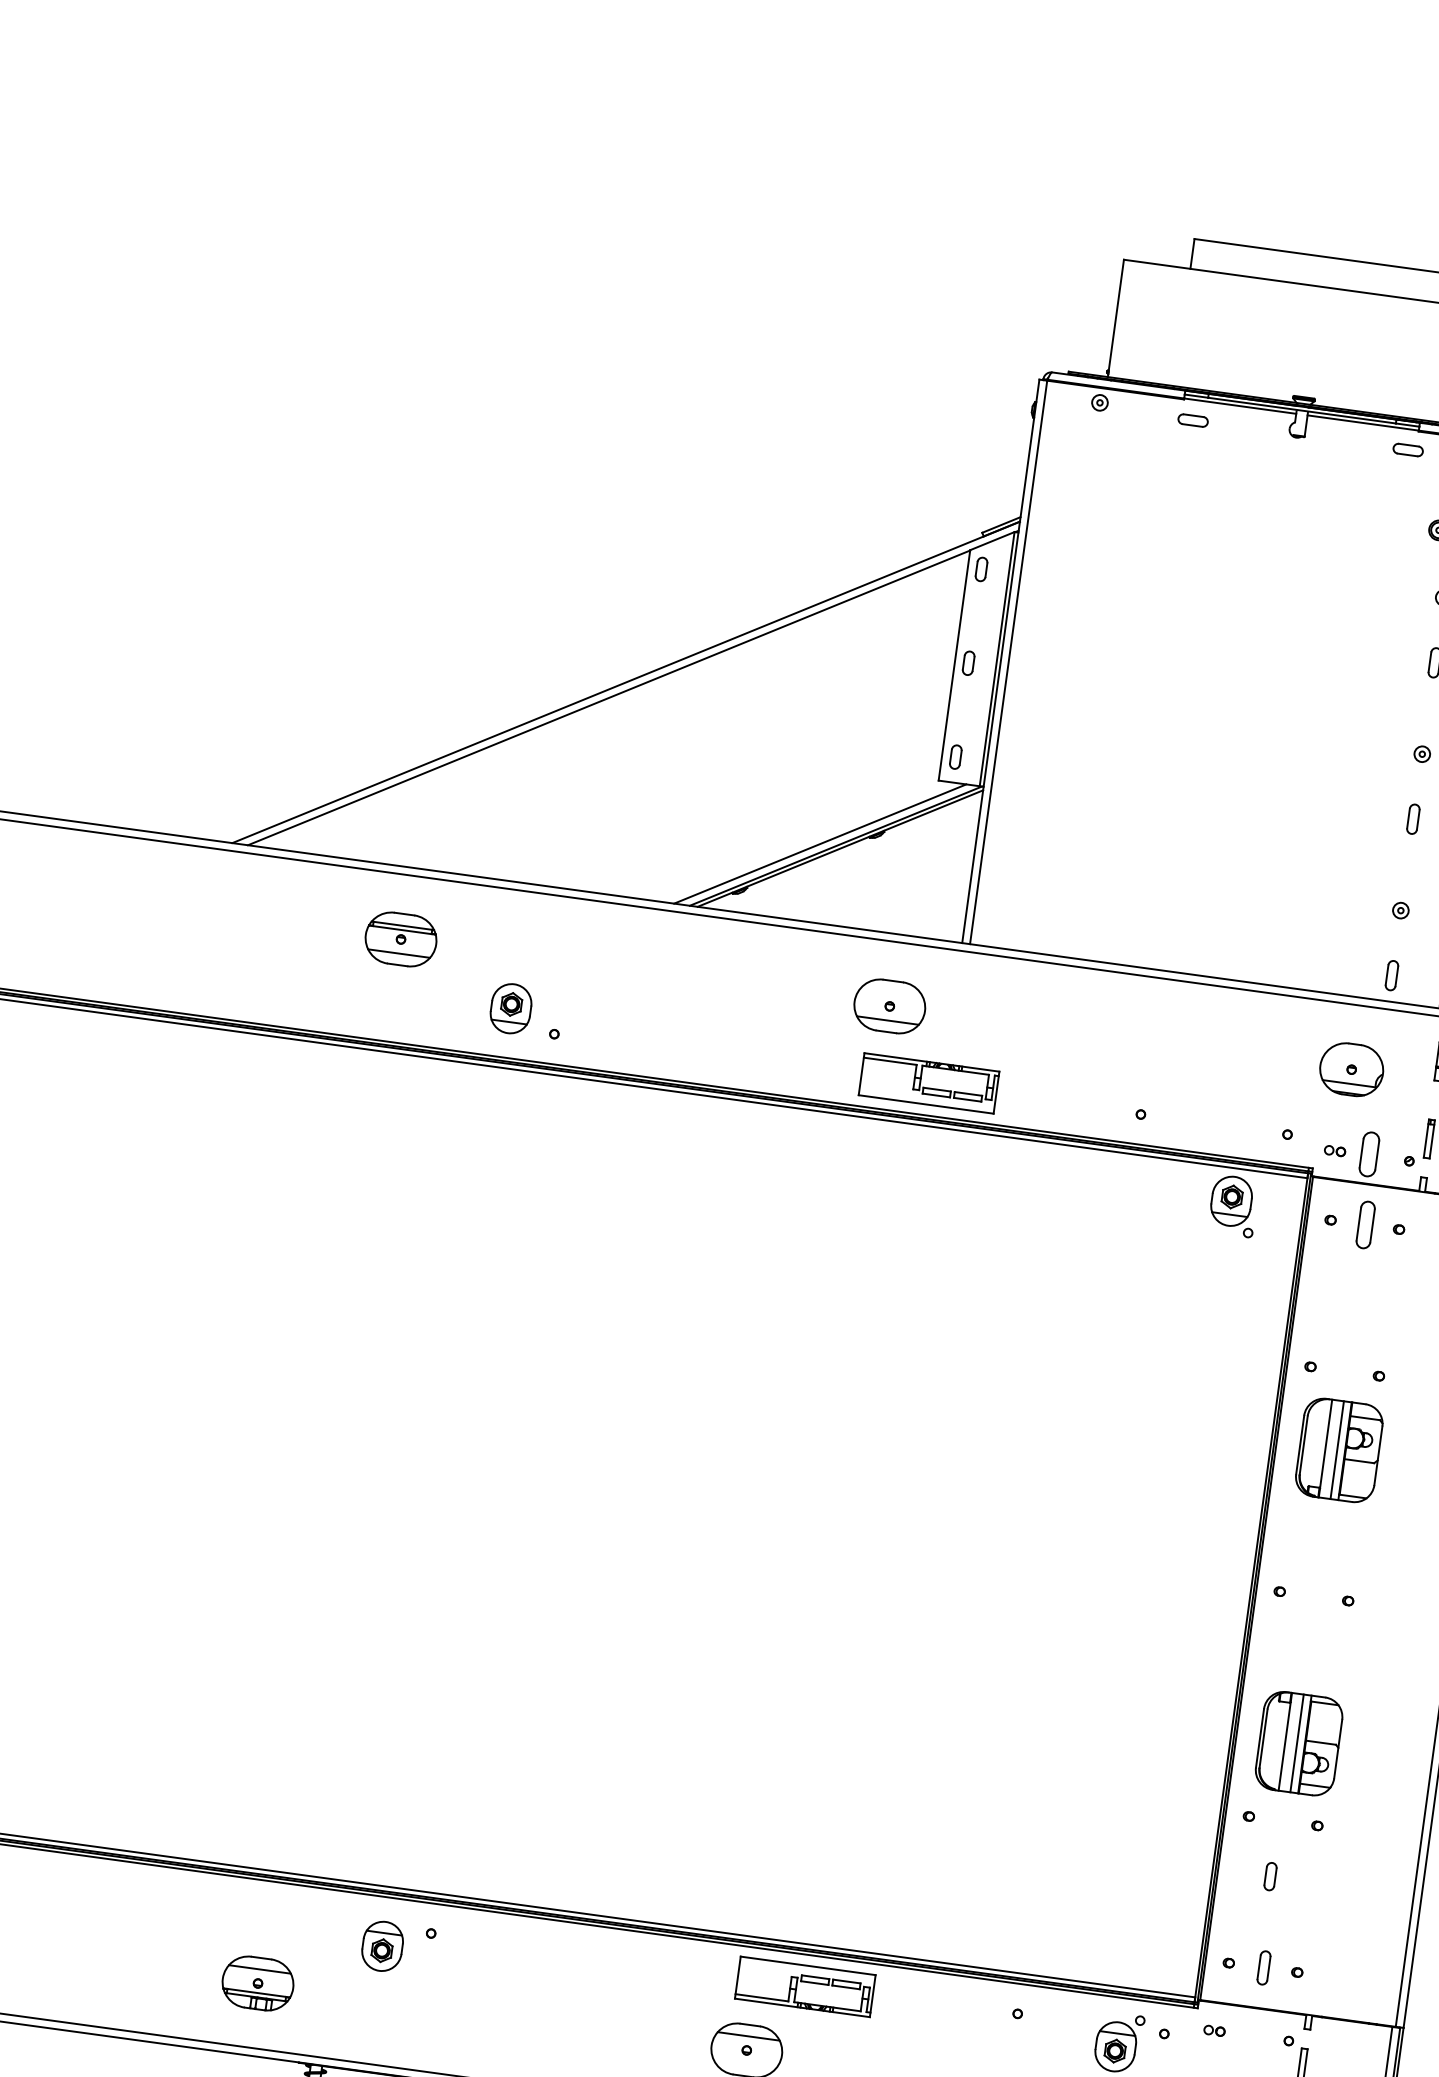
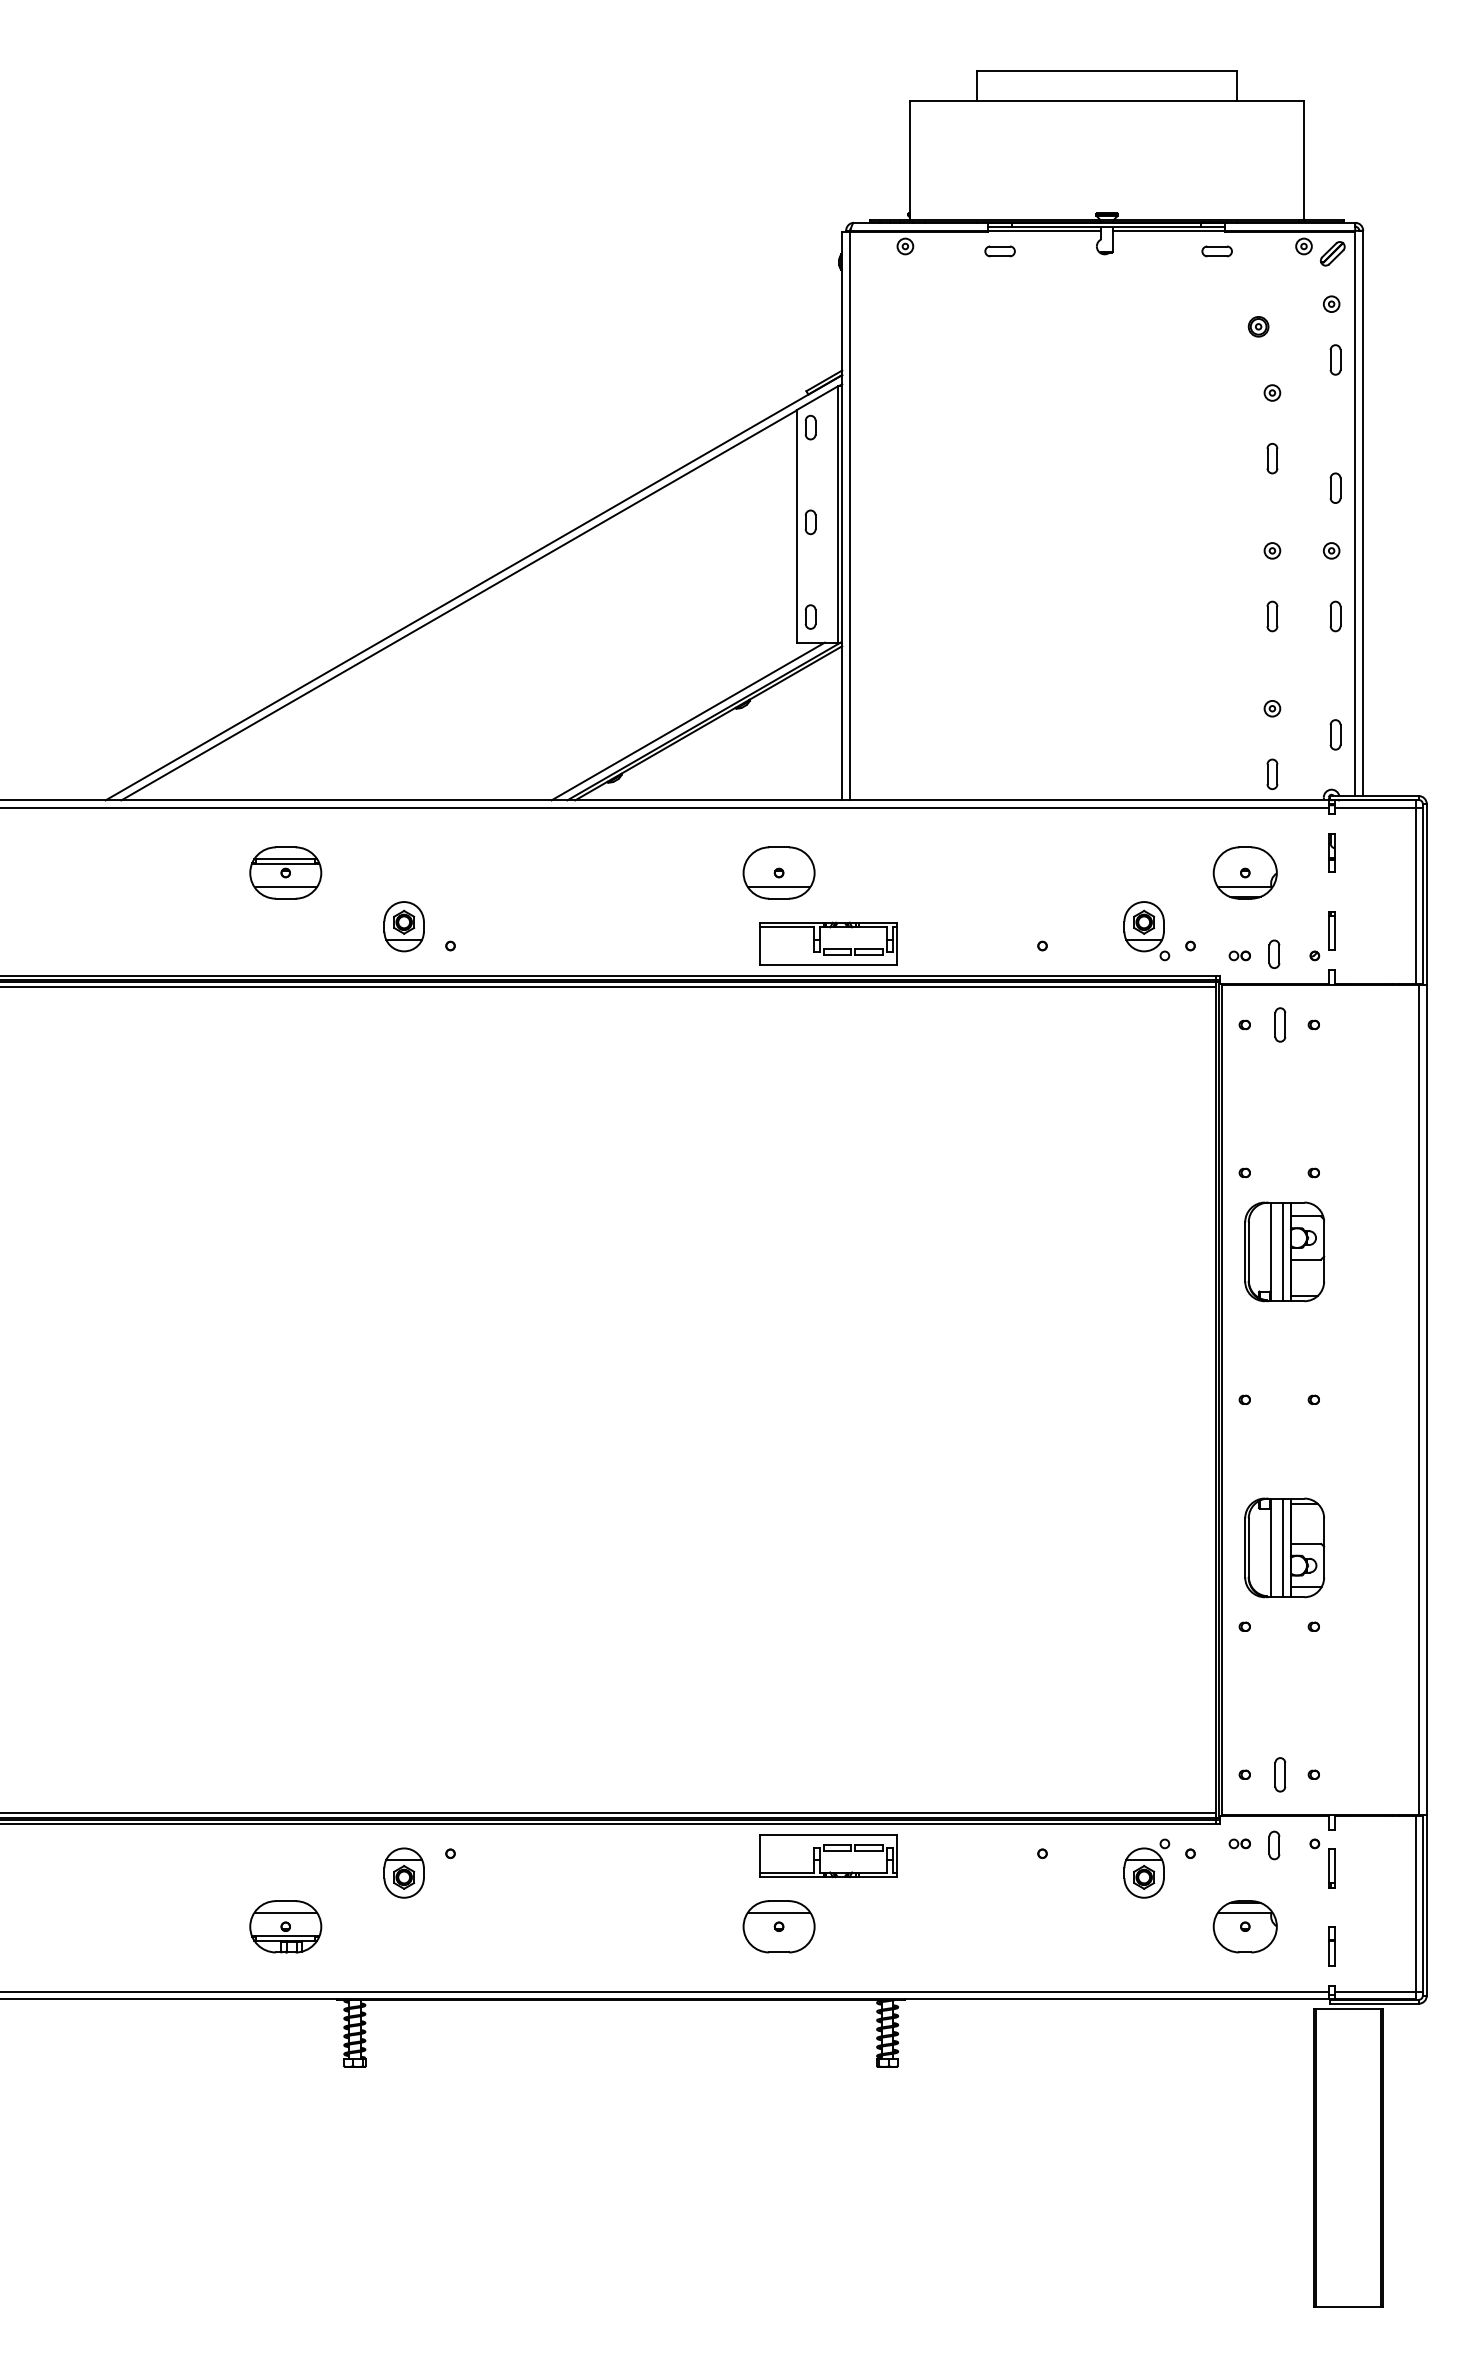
part: (1369, 1153) -> (1274, 953), size x0.62
part: (1233, 1206) -> (1146, 931), moved
part: (1366, 1224) -> (1280, 1024), size x0.71
part: (1270, 1876) -> (1274, 1845), moved

